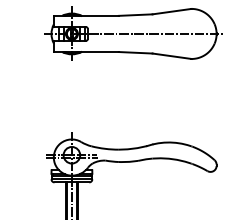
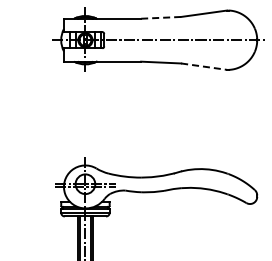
line: (135, 14) -> (161, 17), solid -> dashed
line: (172, 56) -> (204, 66), solid -> dashed

